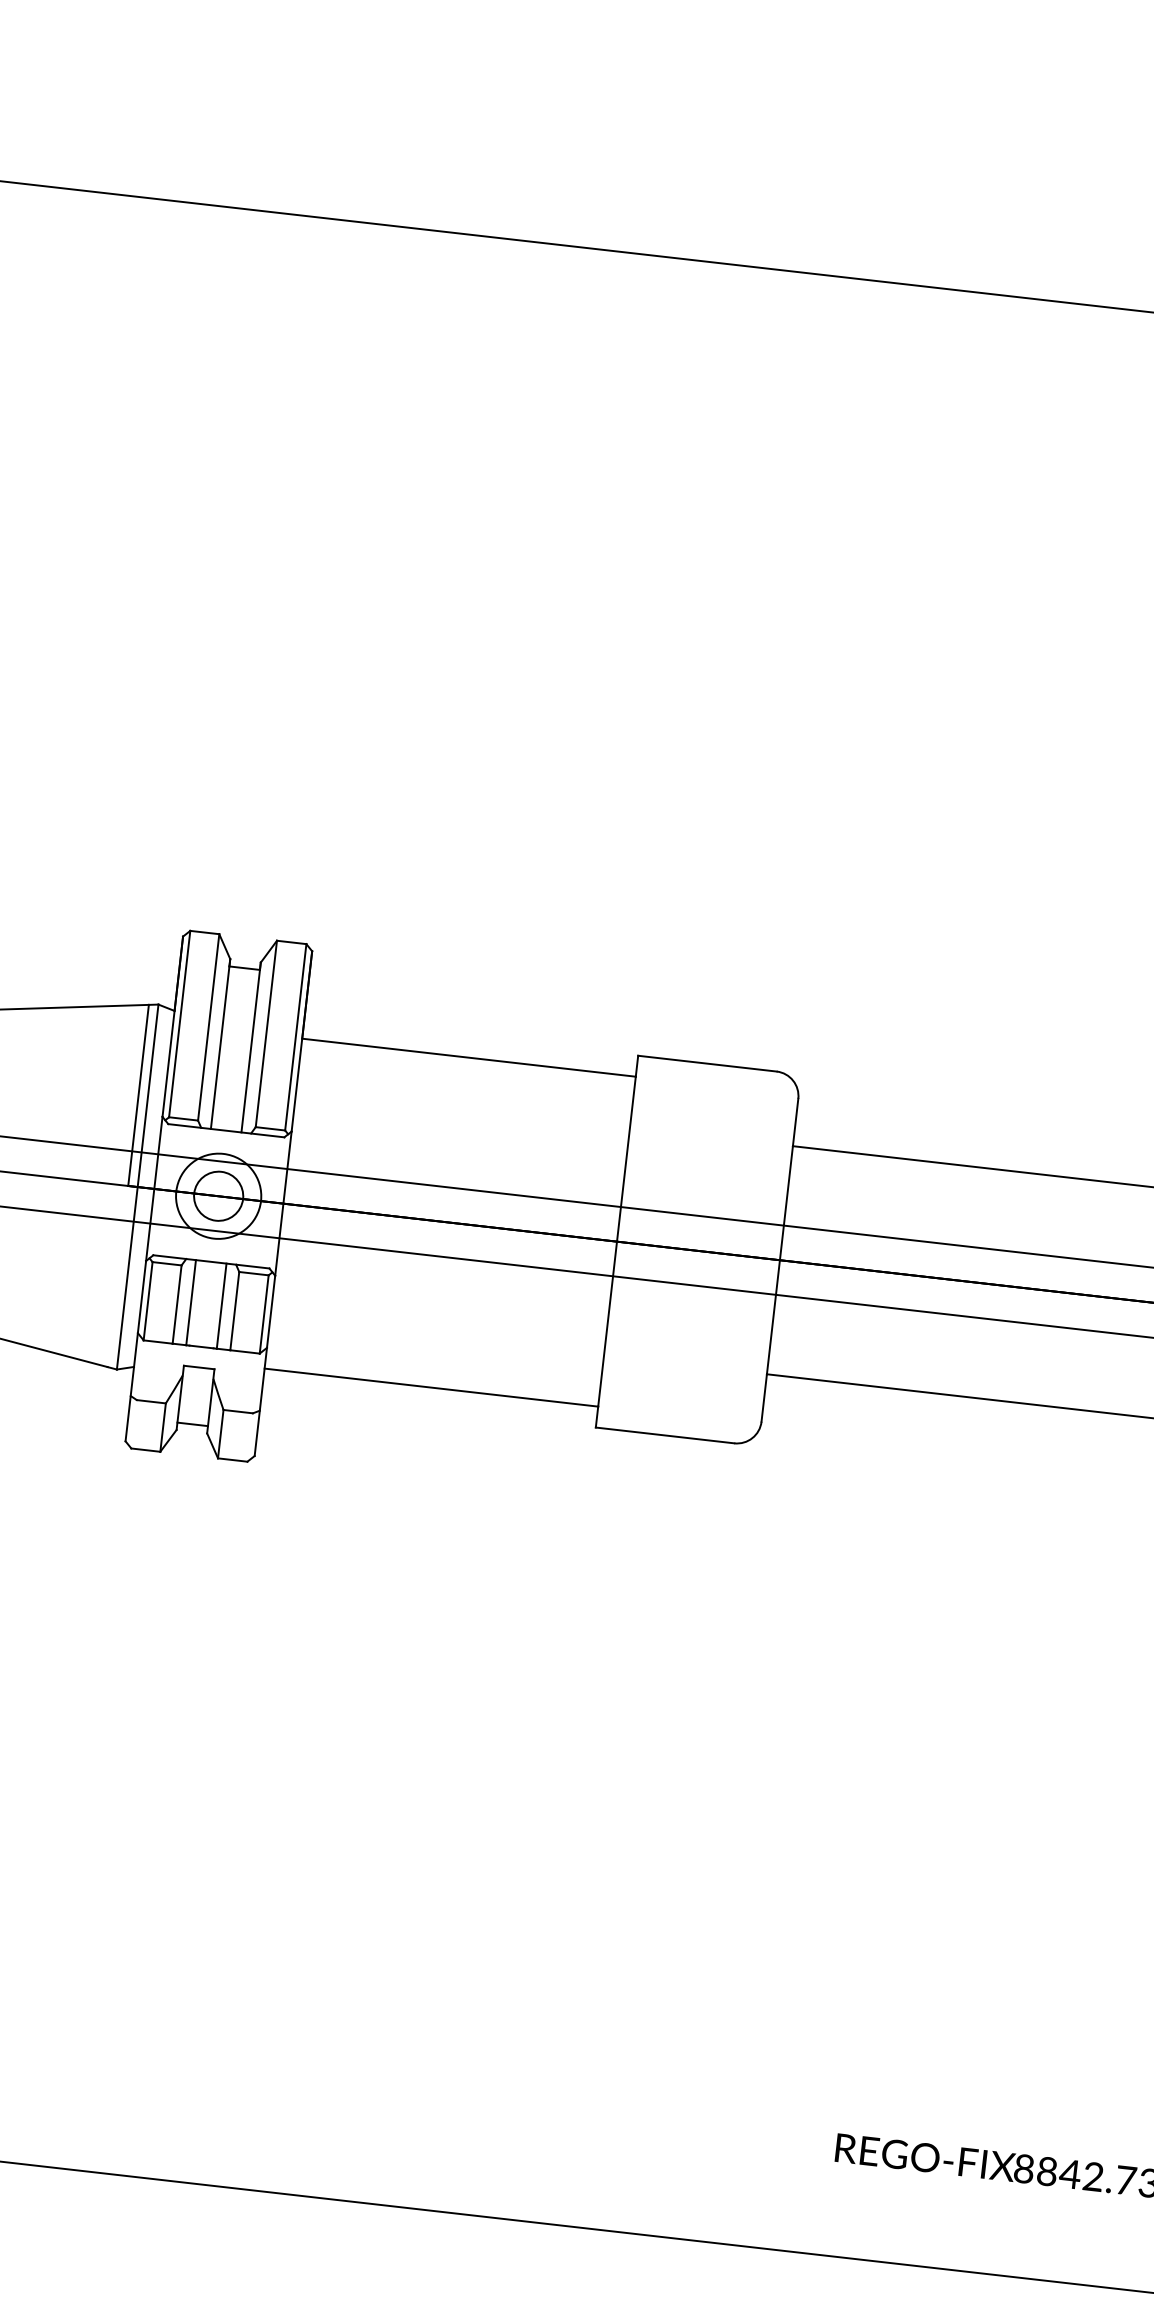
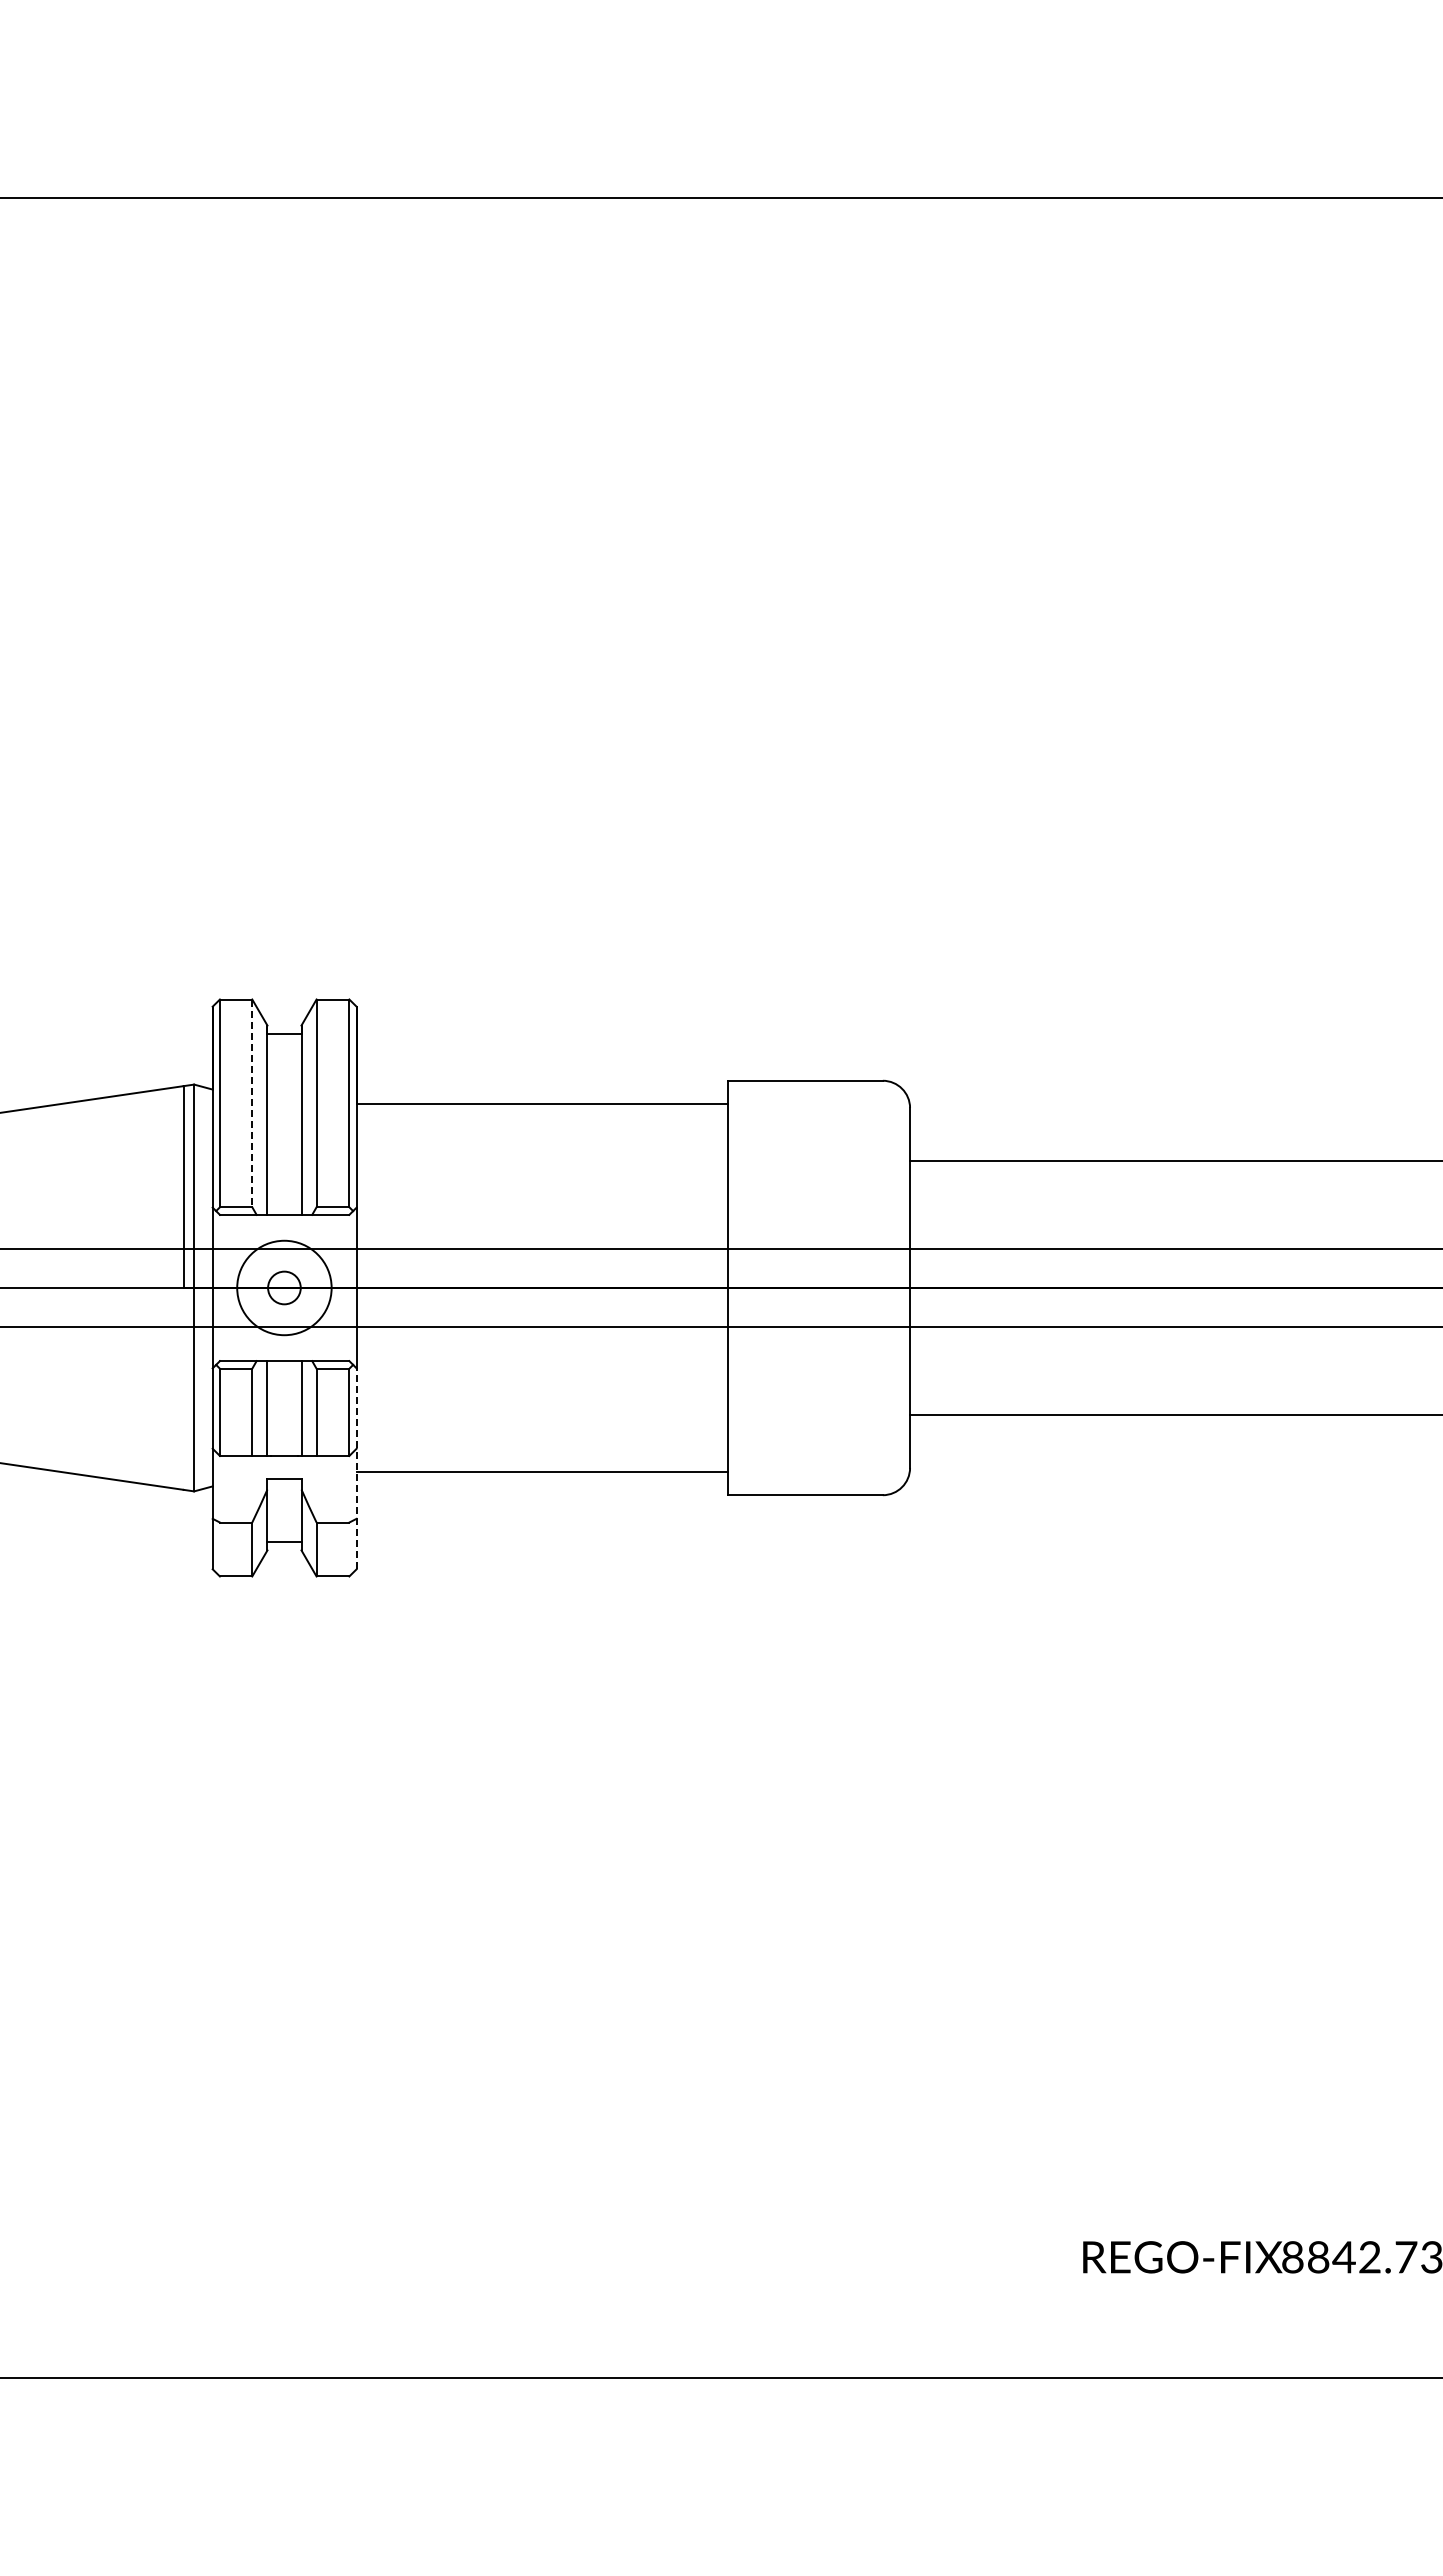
line: (208, 1027) -> (252, 1103), solid -> dashed
circle: (218, 1195) -> (284, 1287), size x0.6
line: (264, 1365) -> (356, 1468), solid -> dashed

